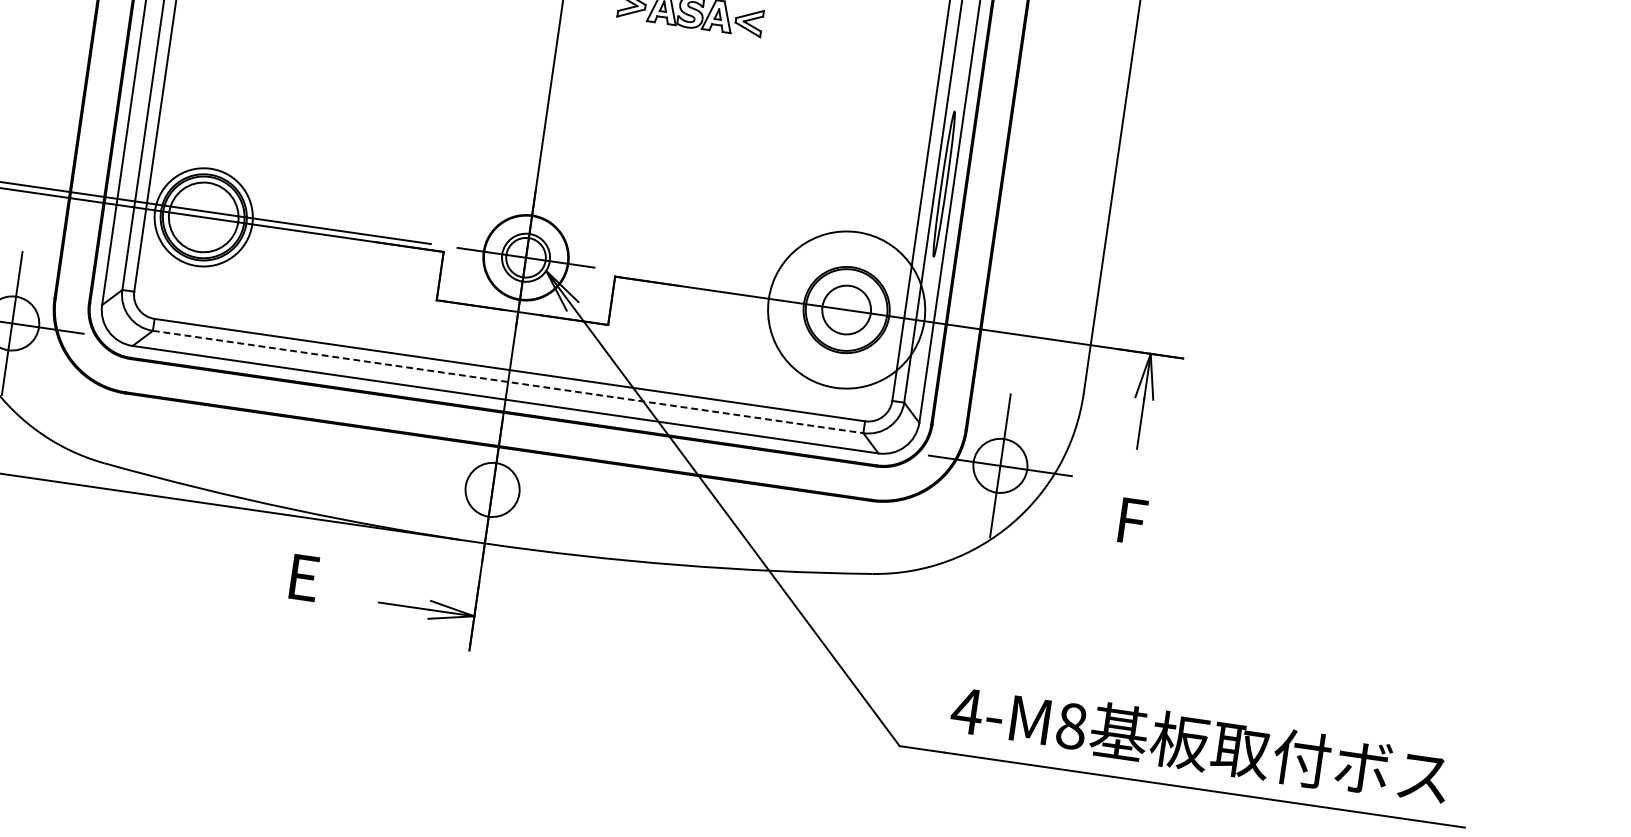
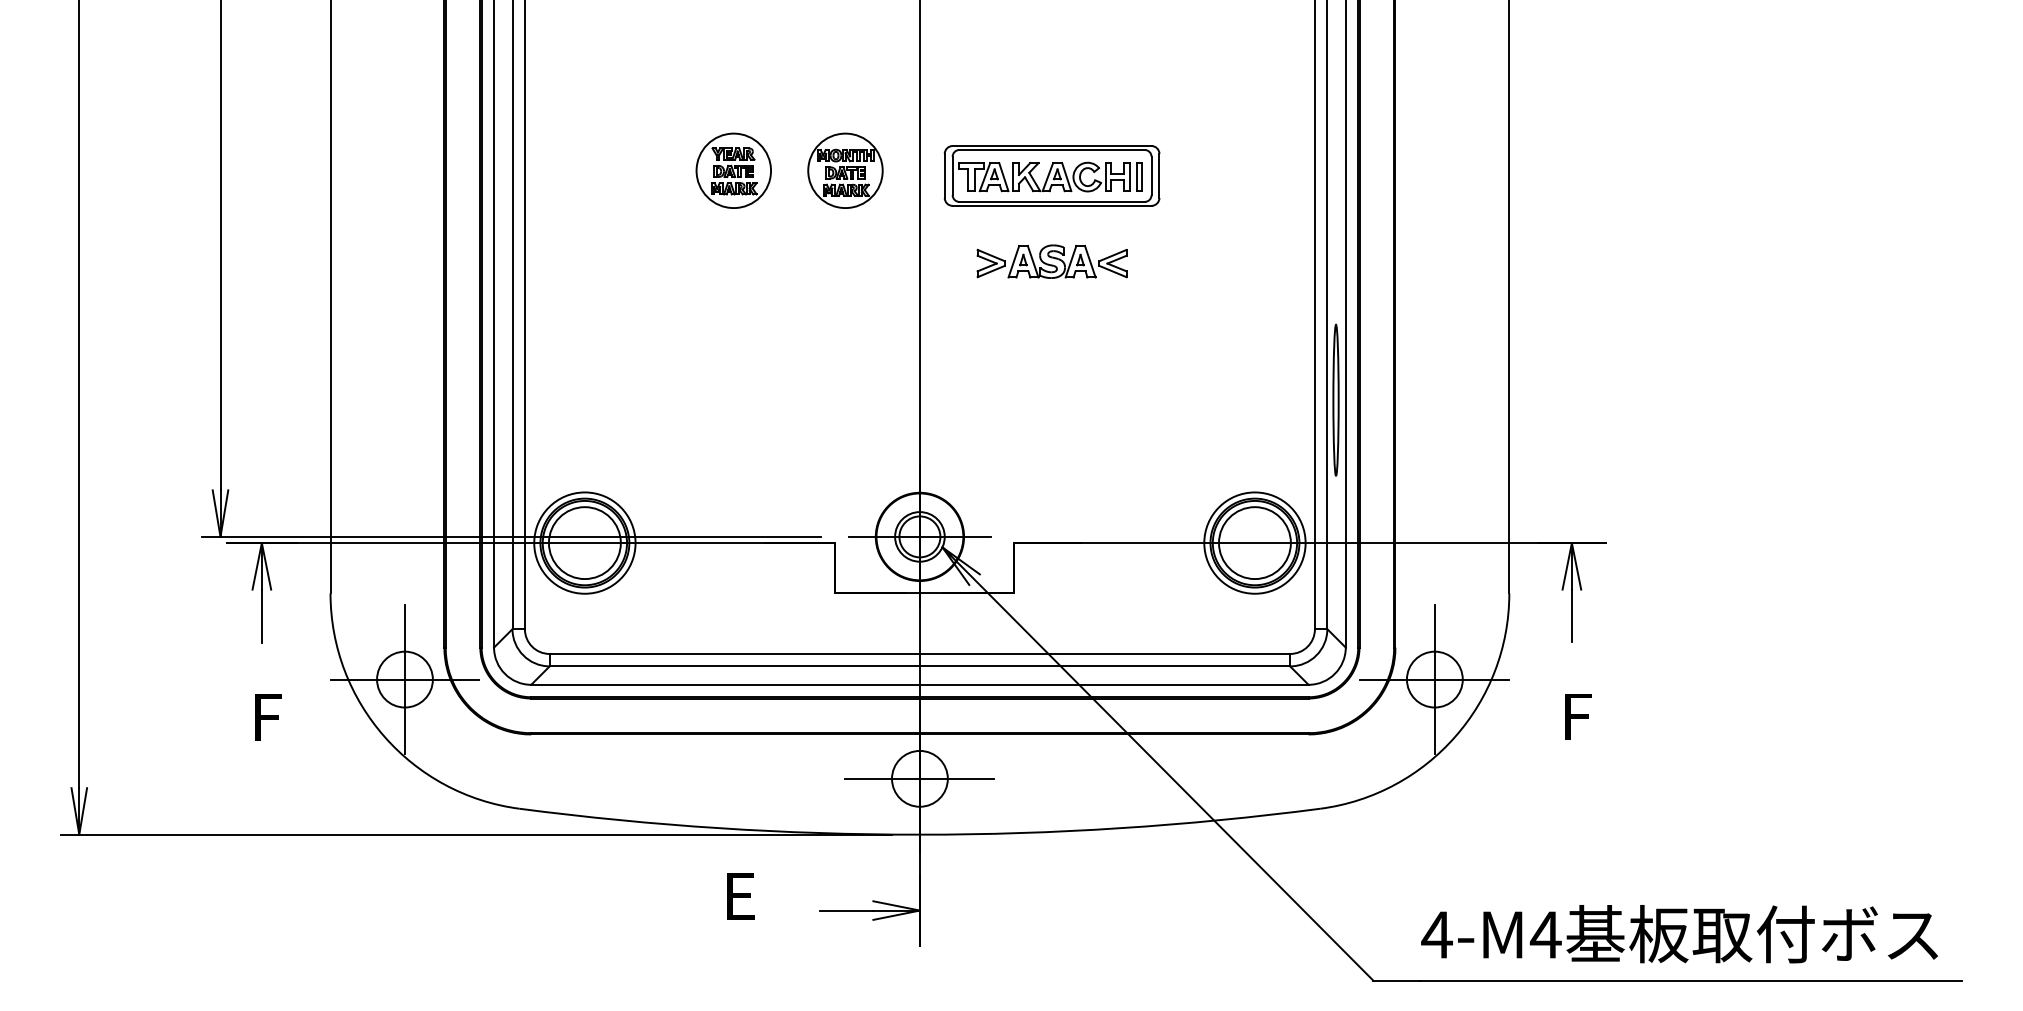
circle: (846, 309) -> (1254, 542), size x0.62
circle: (846, 310) -> (1254, 543), size x1.43
line: (508, 382) -> (920, 666), dashed -> solid
line: (492, 489) -> (919, 778), added
text: (1071, 725) -> (1545, 934), 4-M8 -> 4-M4

